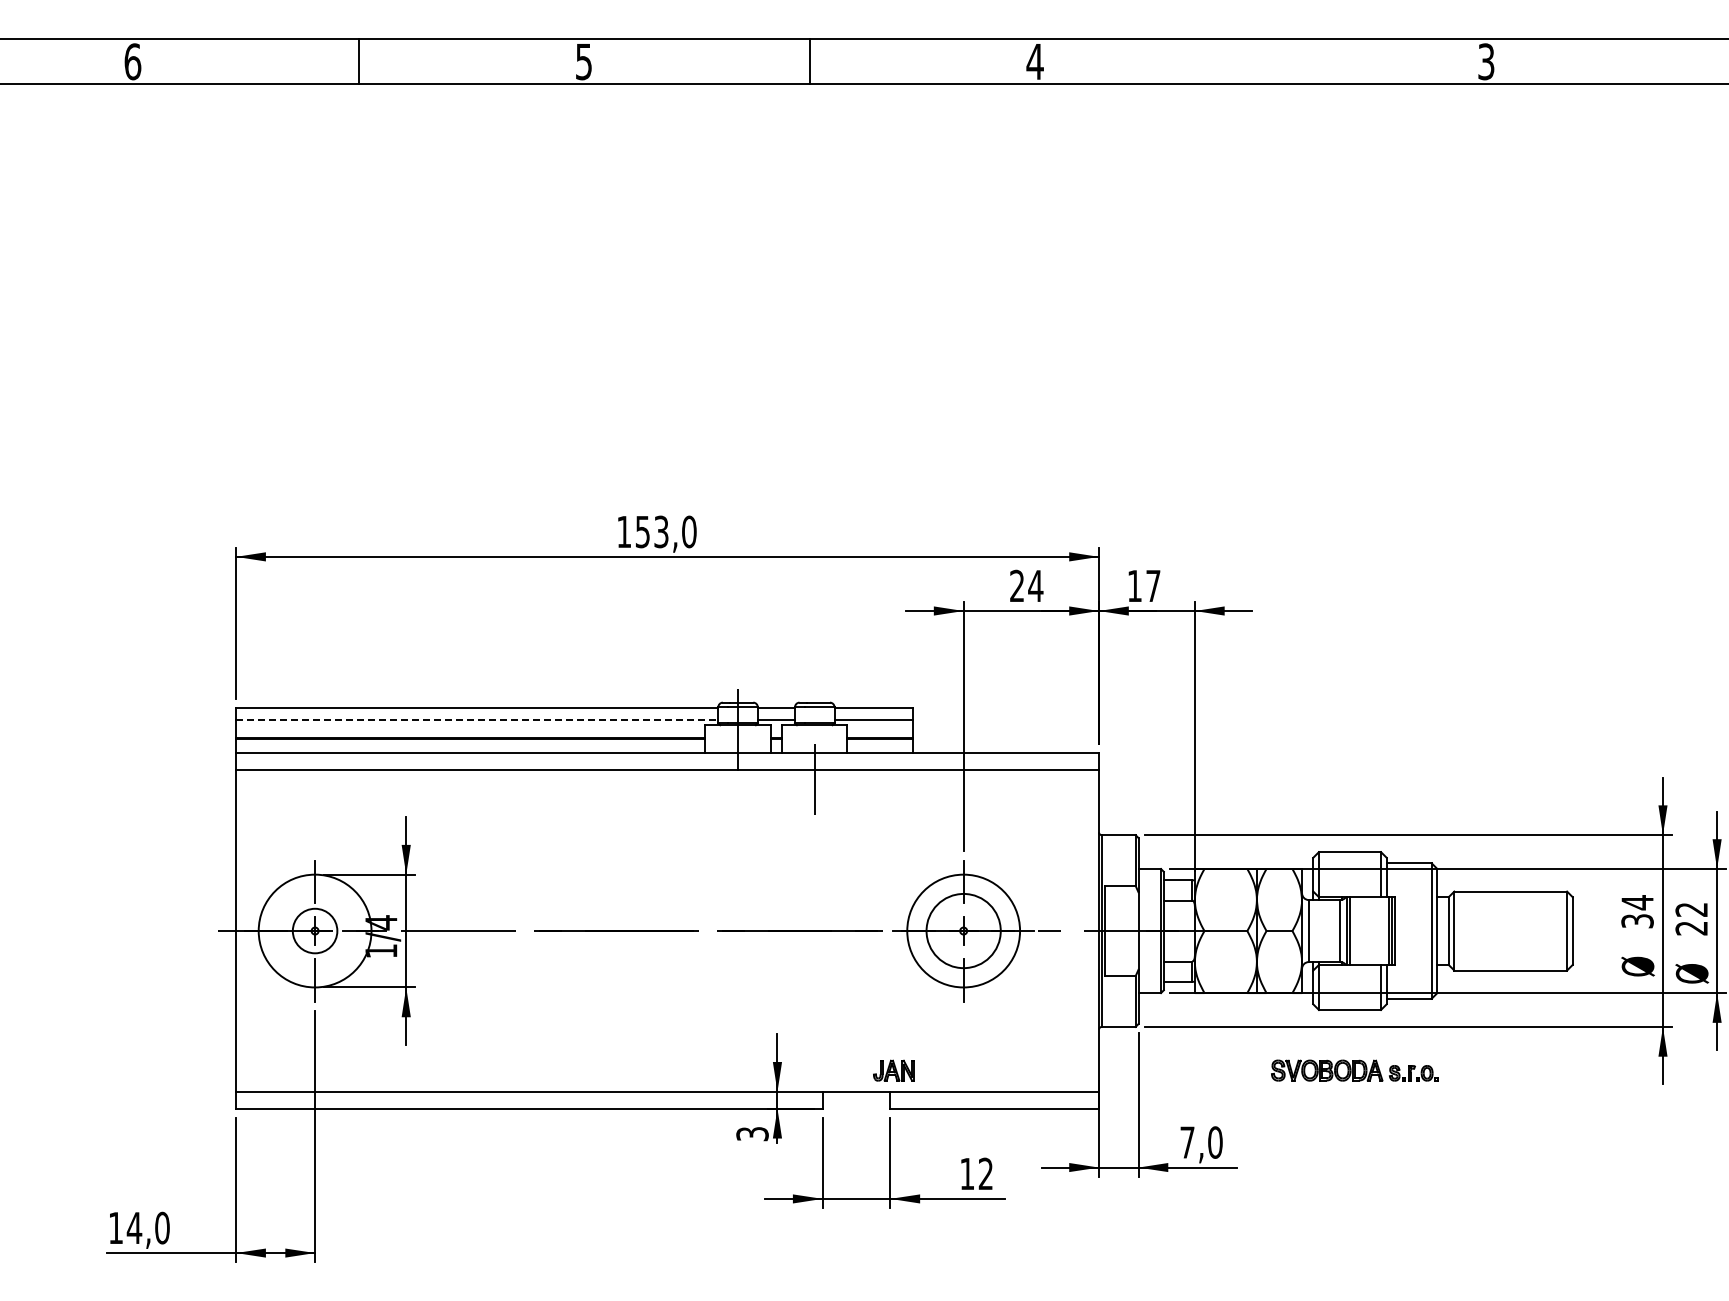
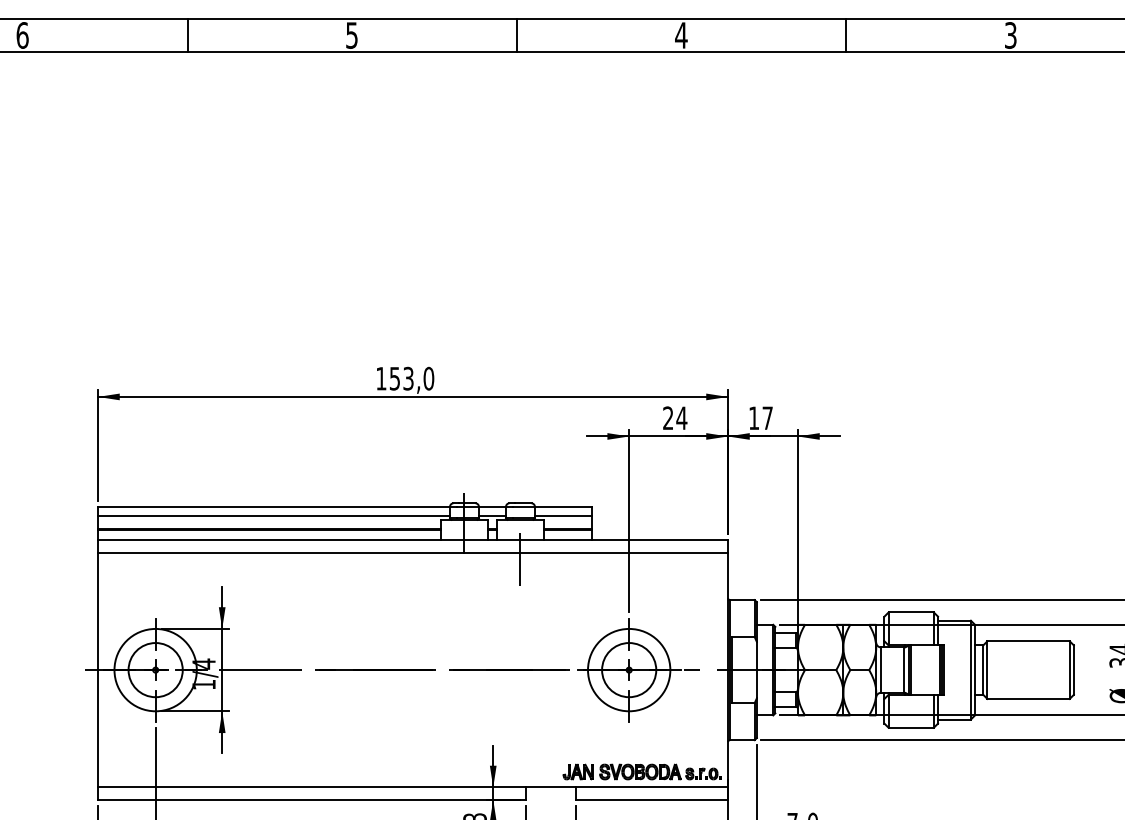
line: (1261, 61) -> (846, 35), added
line: (477, 719) -> (274, 515), dashed -> solid
circle: (315, 930) -> (155, 669), size x1.67
part: (1354, 1070) -> (660, 771), moved

